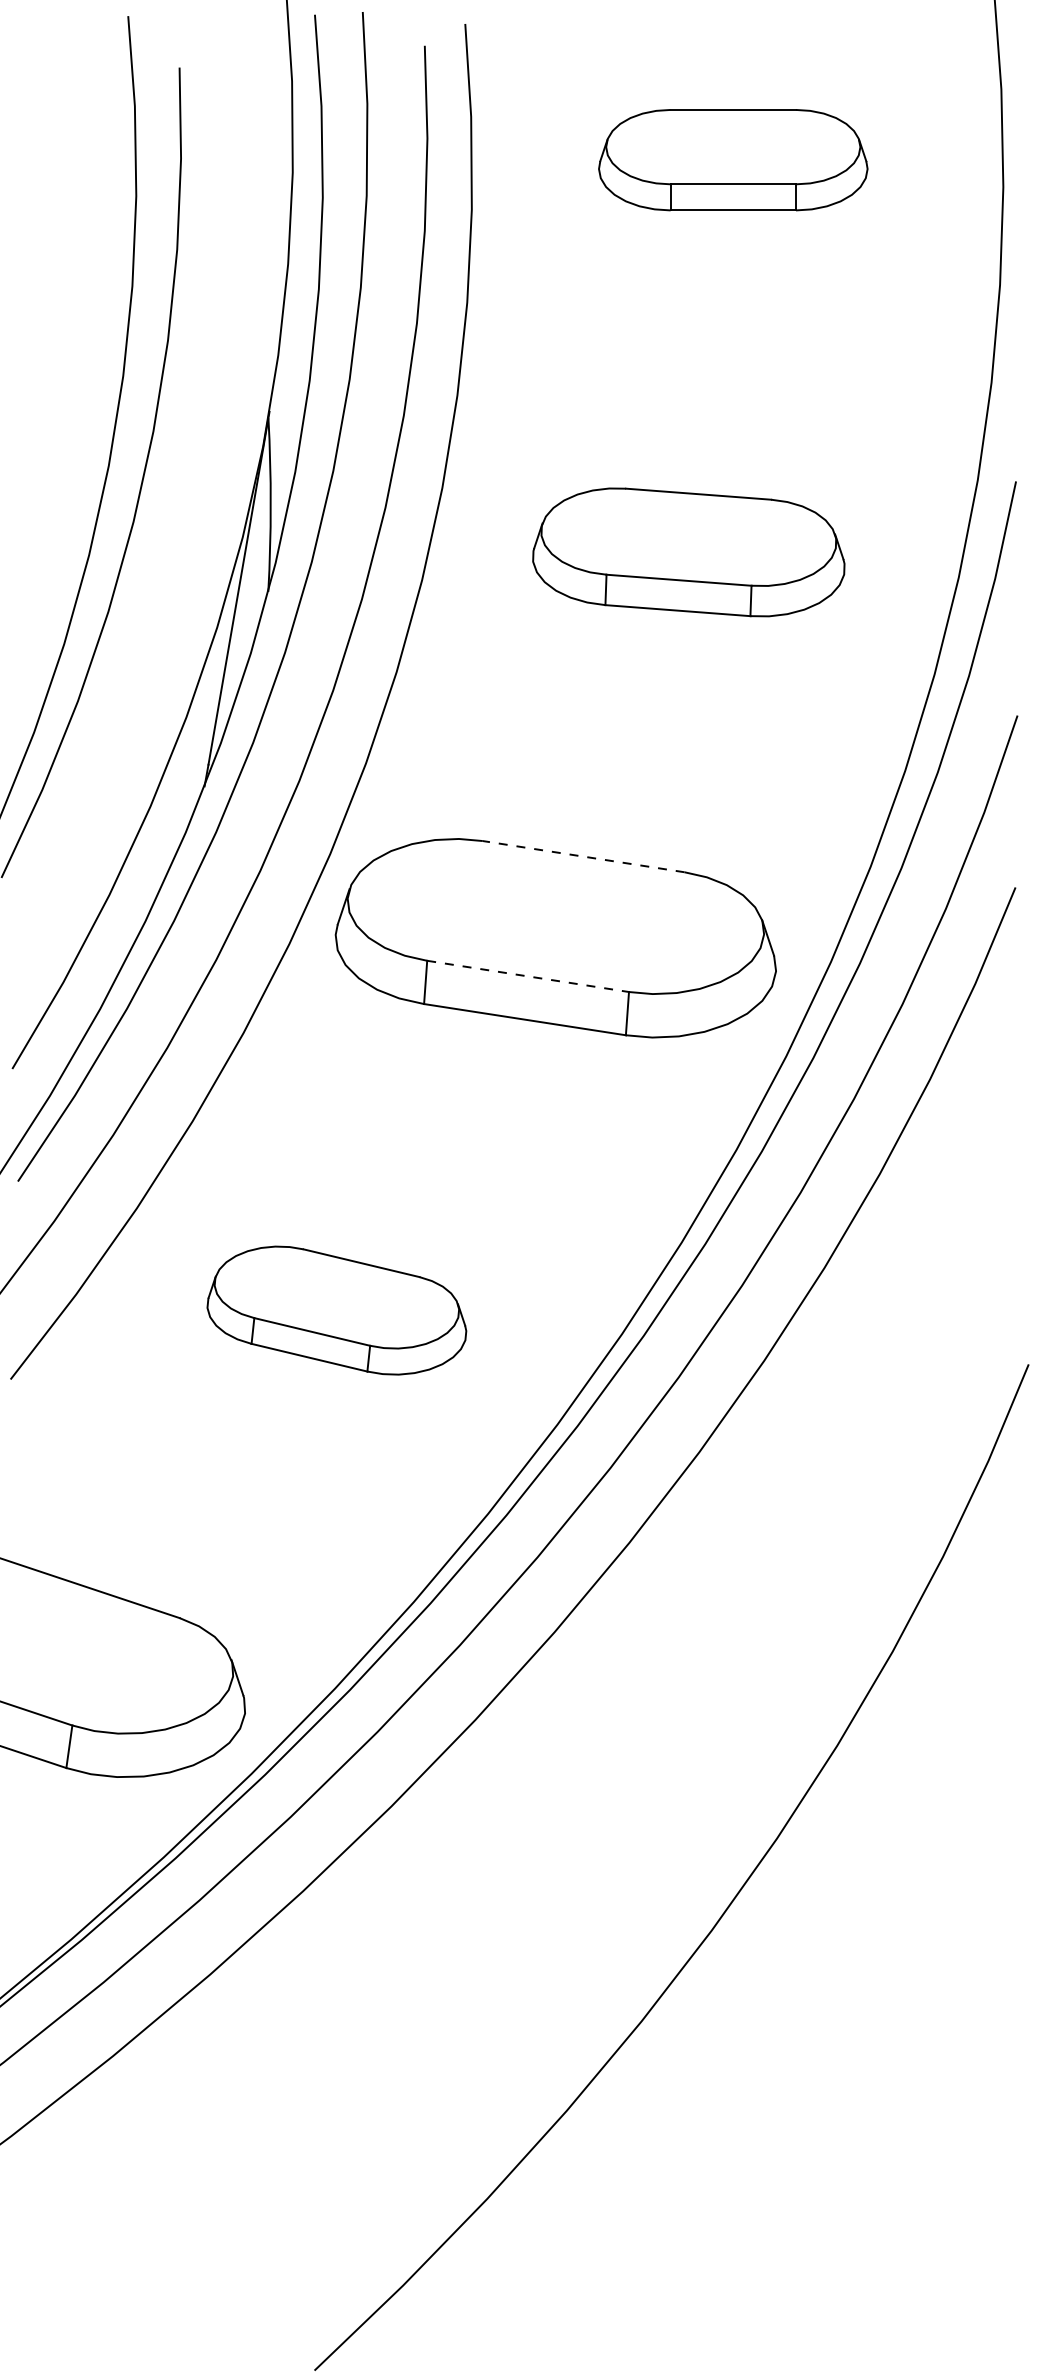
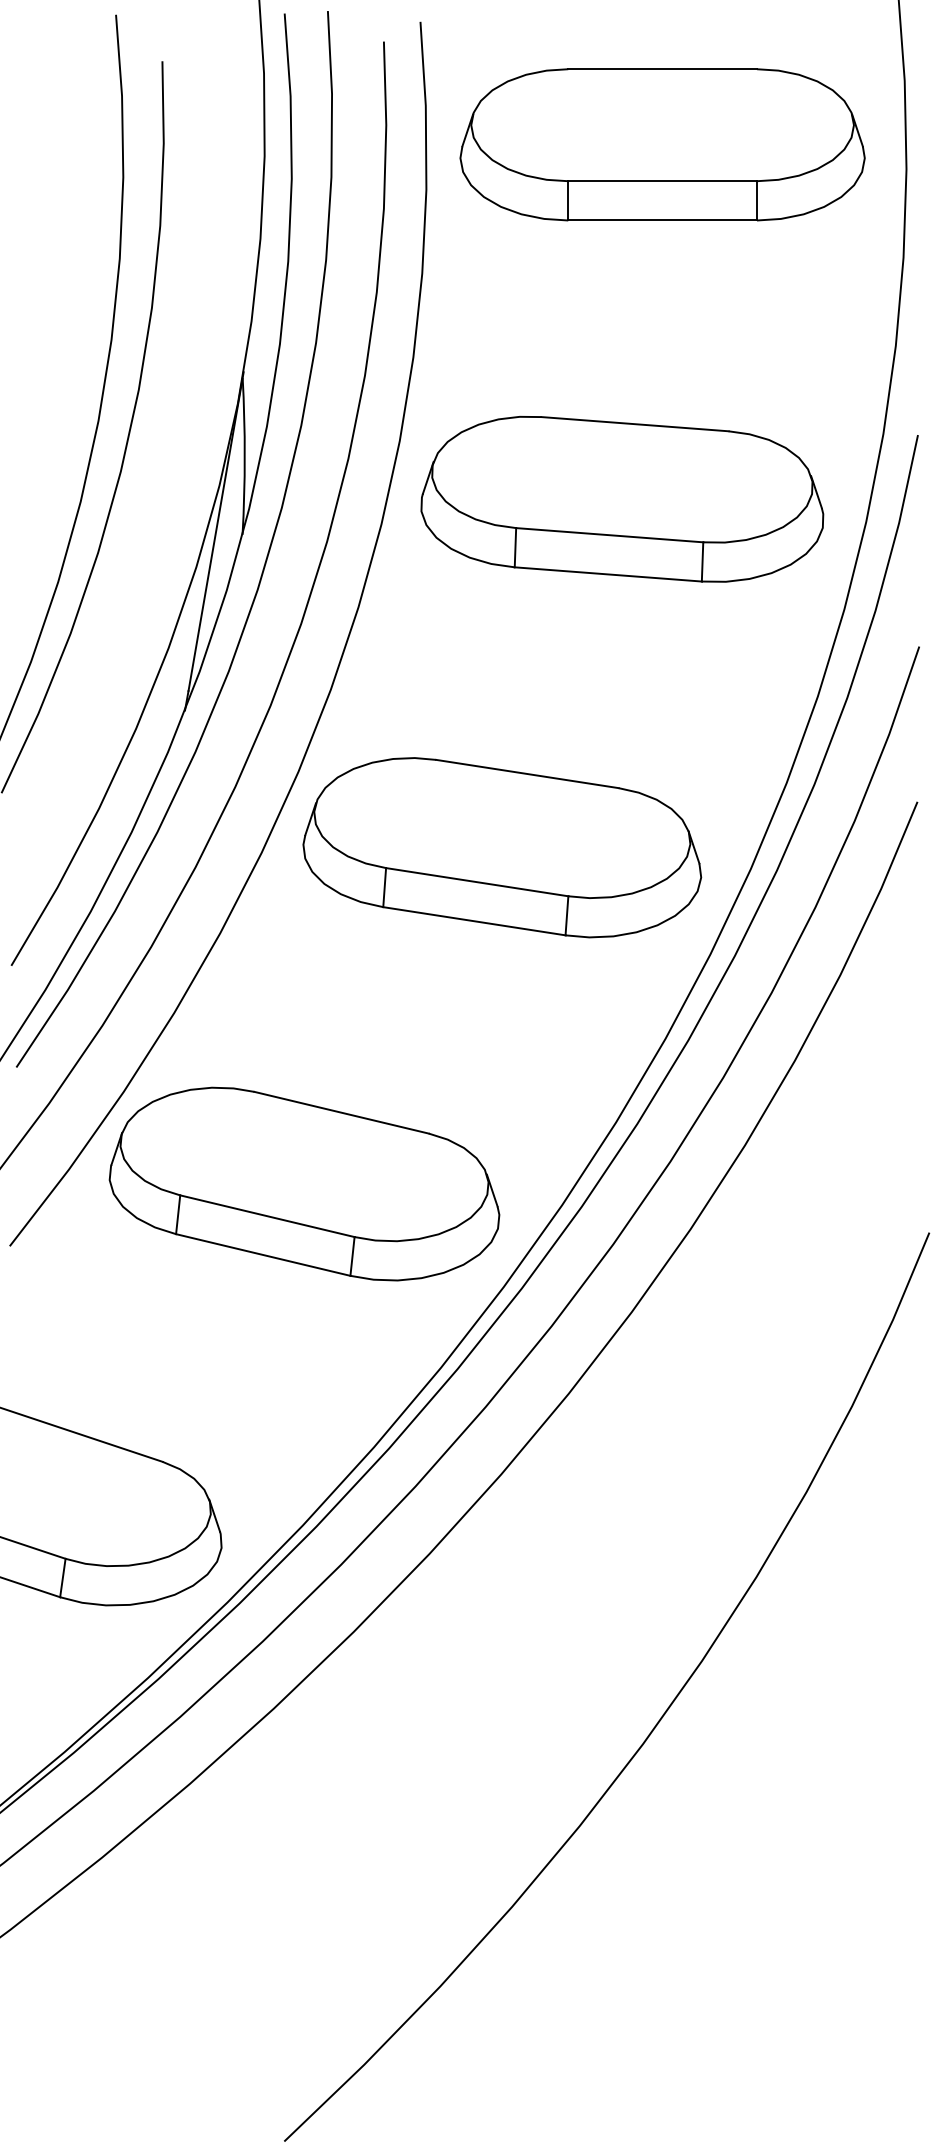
part: (733, 159) -> (662, 144), size x1.67
part: (688, 551) -> (622, 498), size x1.43
line: (582, 856) -> (526, 773), dashed -> solid
line: (528, 976) -> (477, 882), dashed -> solid
part: (336, 1309) -> (304, 1183), size x1.67

